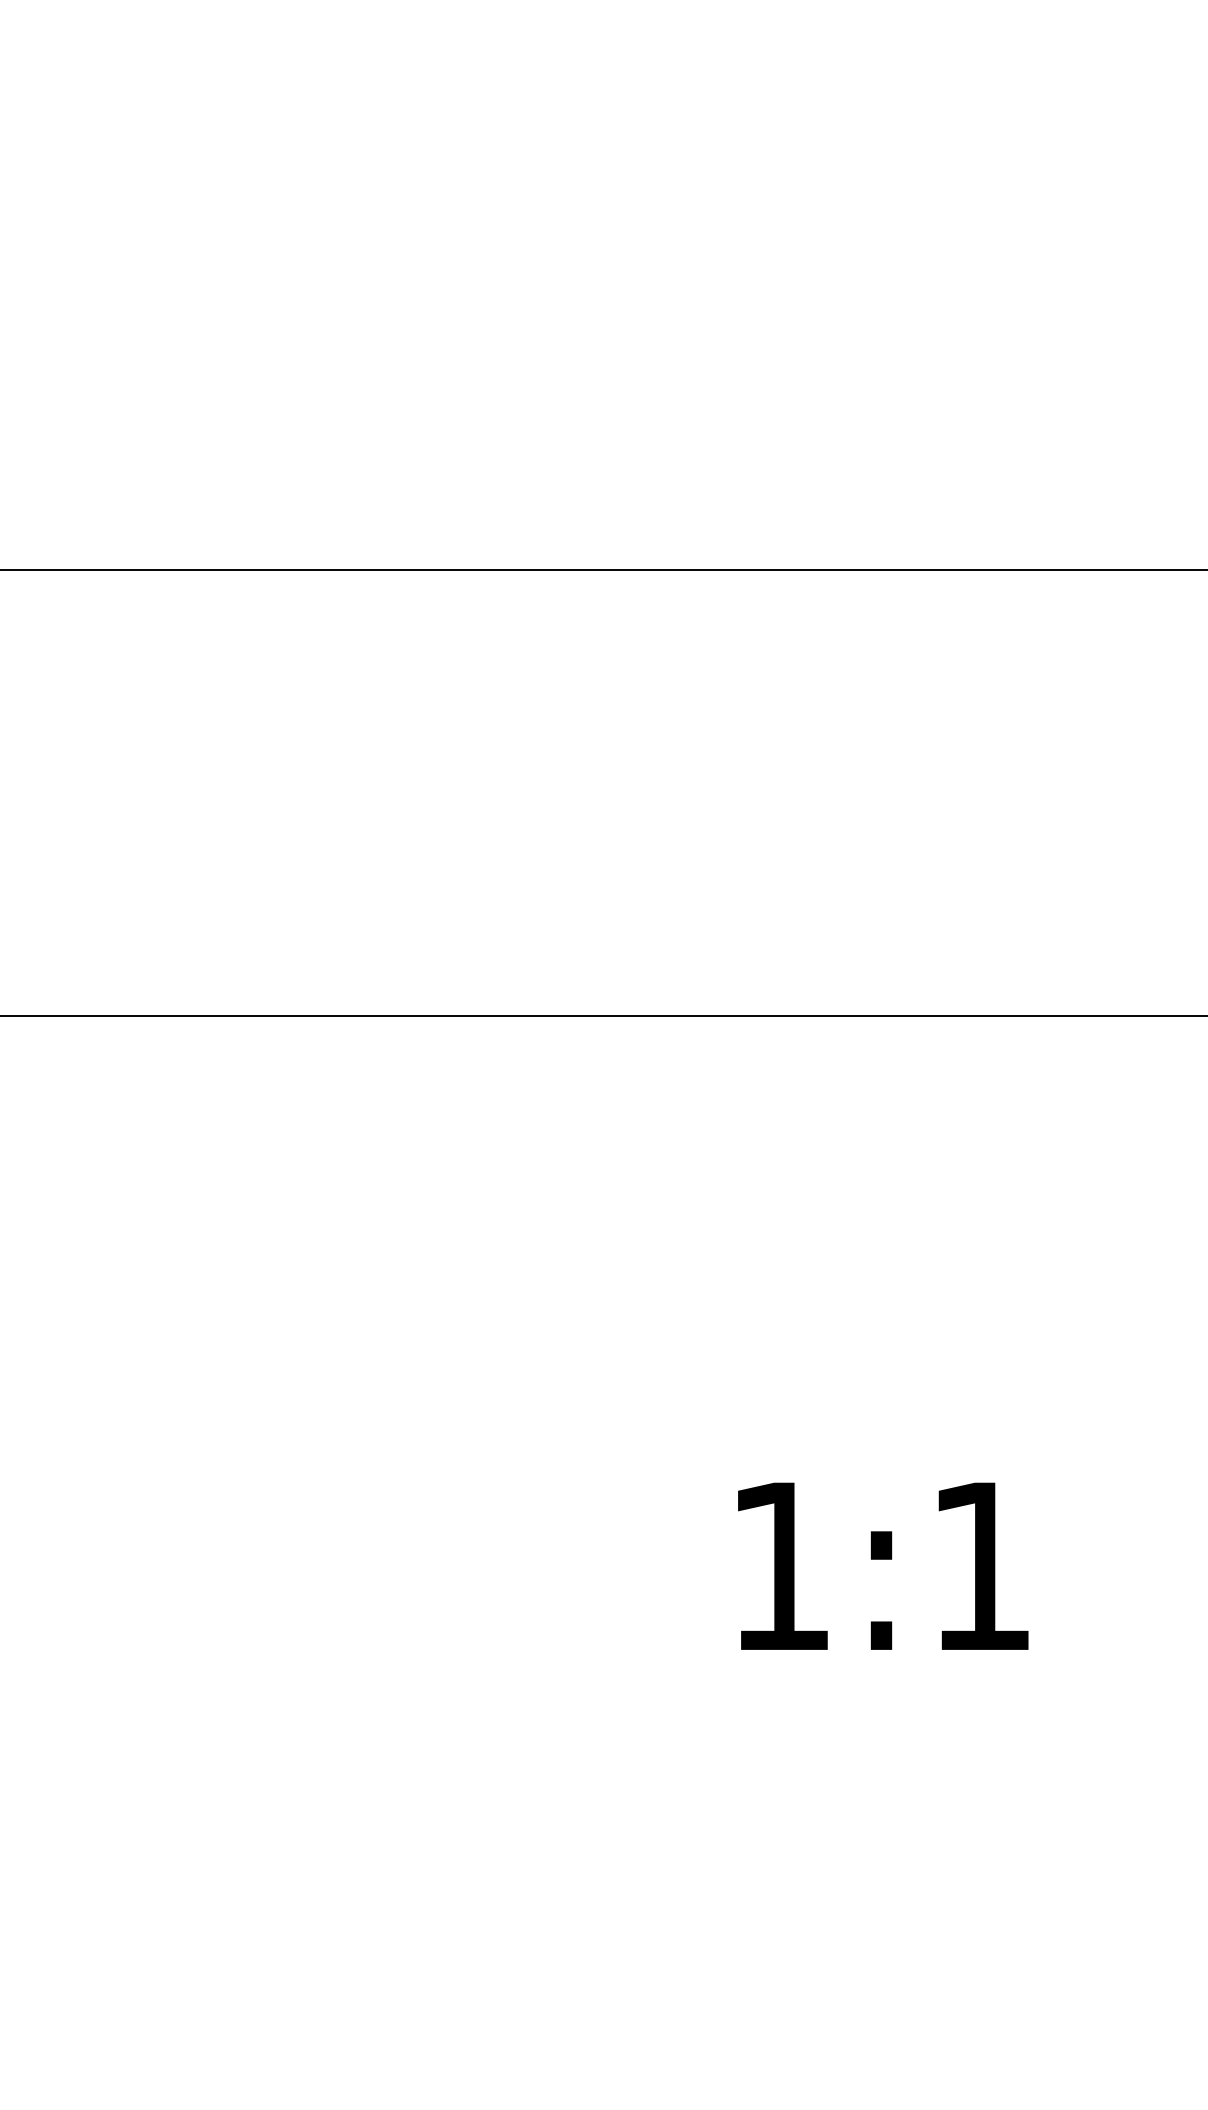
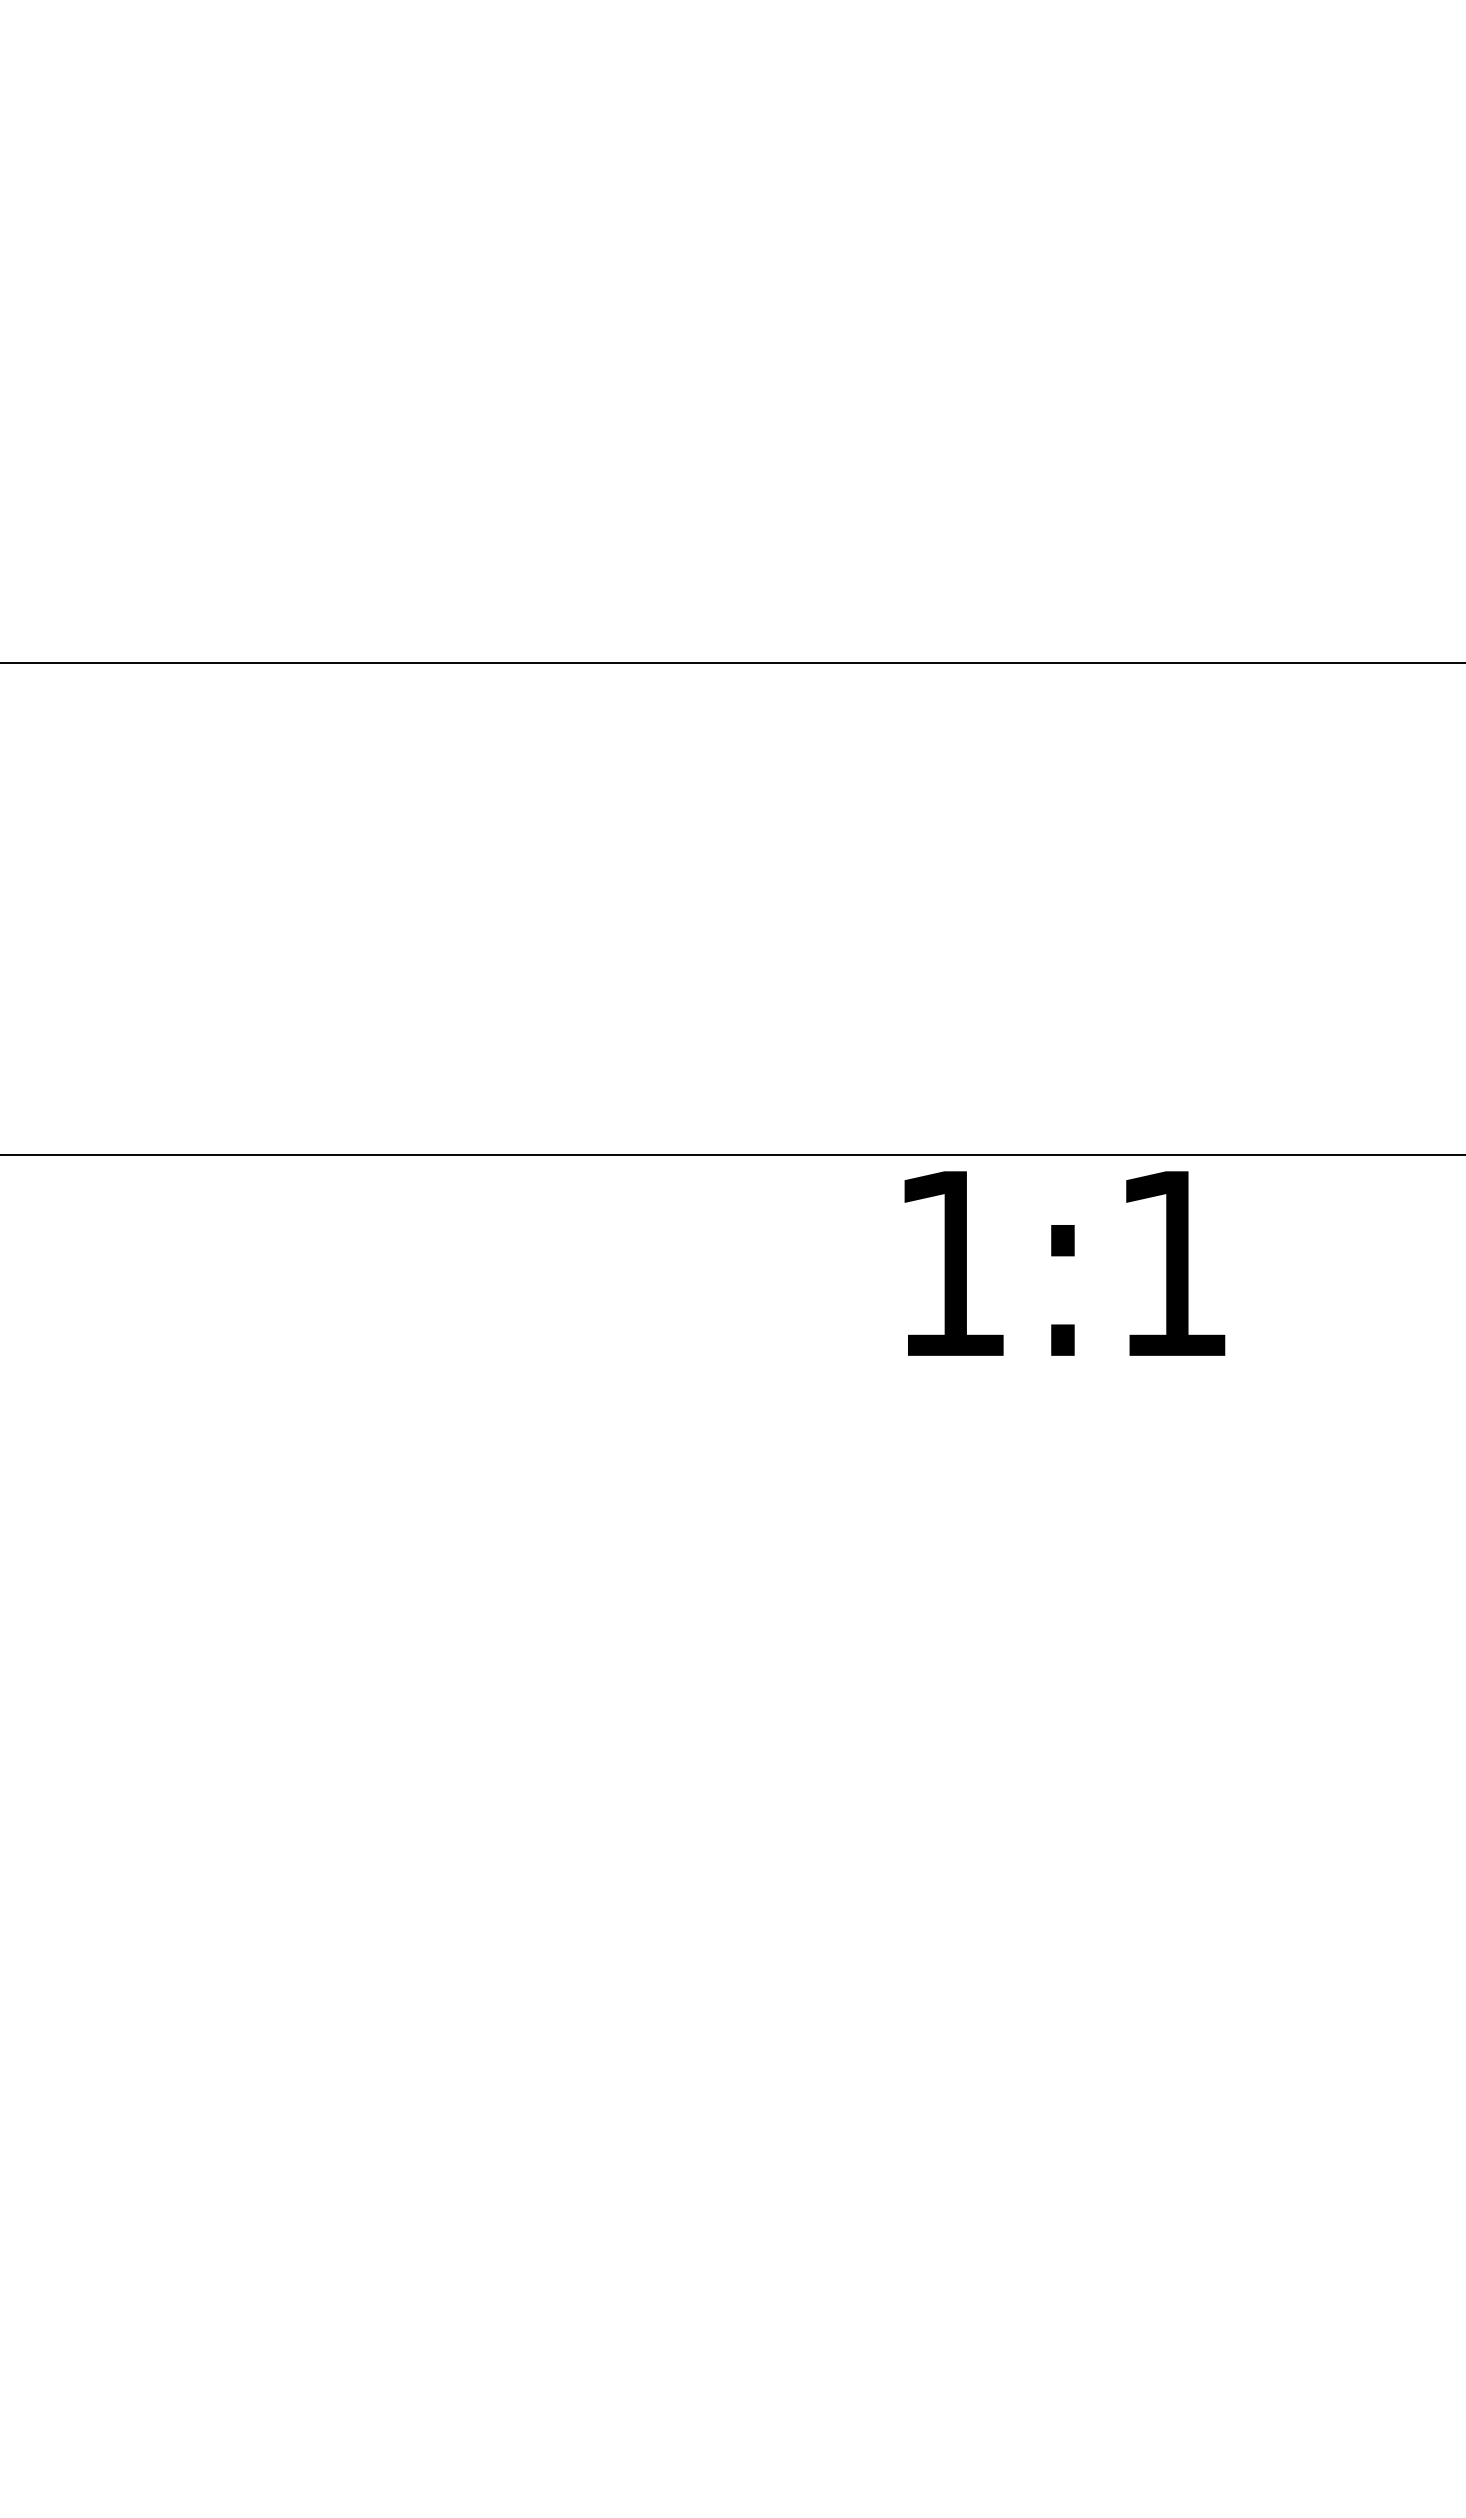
text: (882, 1566) -> (1064, 1263), moved

